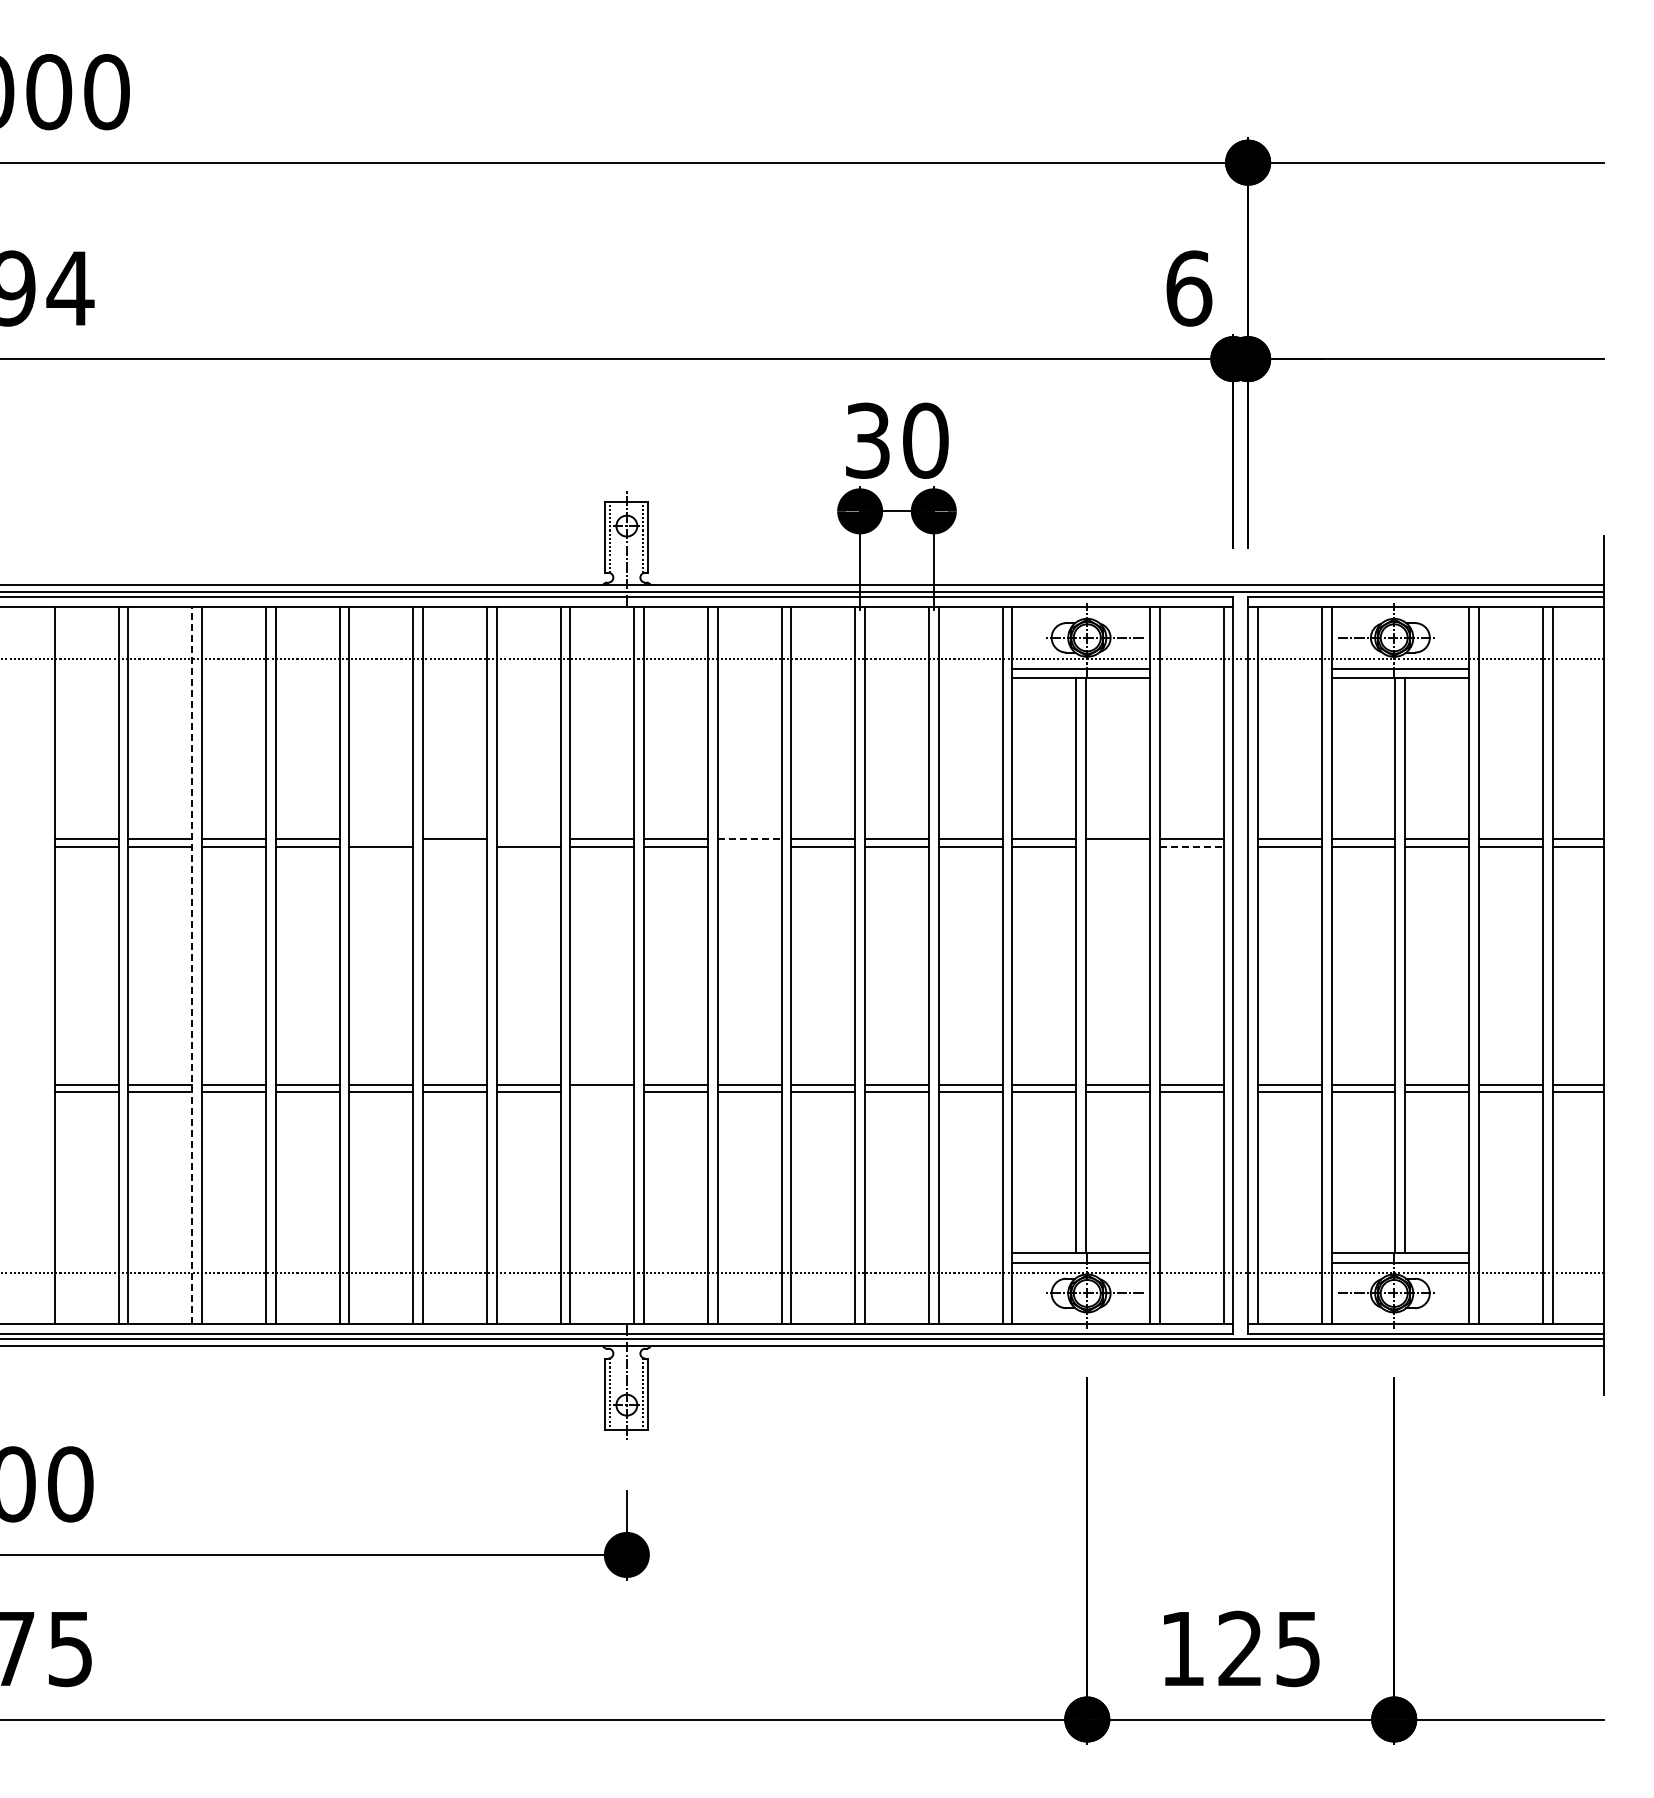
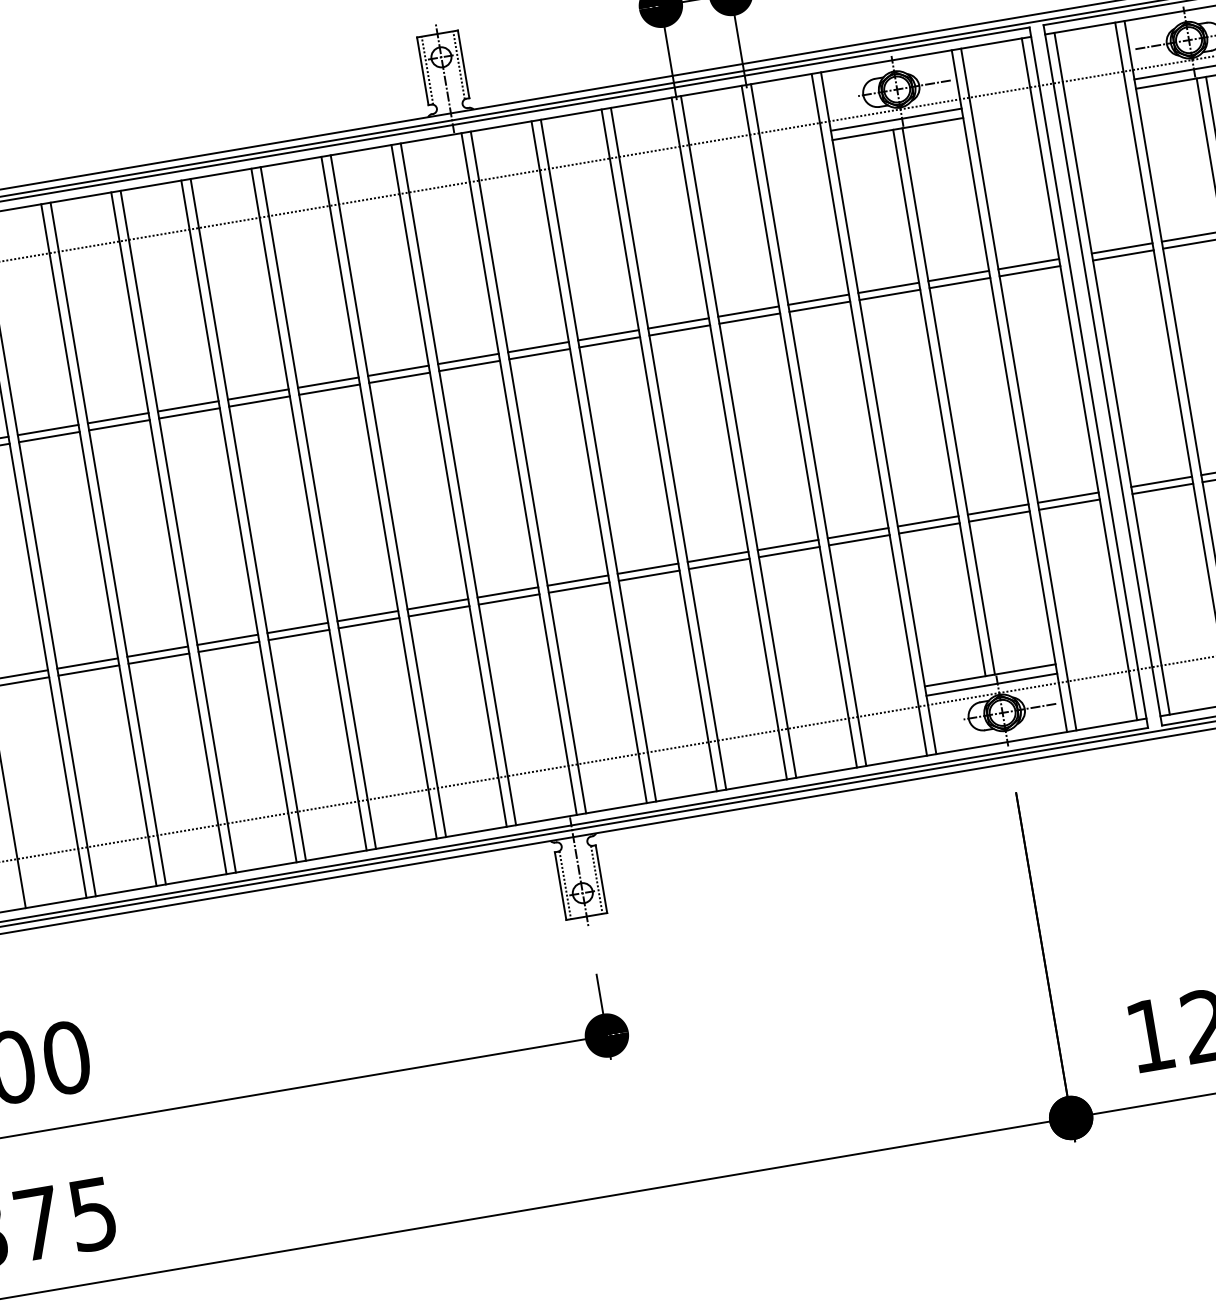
line: (381, 839) -> (258, 394), added
line: (528, 839) -> (398, 371), added
line: (749, 839) -> (608, 335), dashed -> solid
line: (454, 846) -> (329, 389), added
line: (749, 846) -> (609, 342), added
line: (1117, 846) -> (959, 283), added
line: (1191, 846) -> (1029, 271), dashed -> solid
line: (192, 965) -> (99, 544), dashed -> solid
line: (602, 1092) -> (509, 599), added

